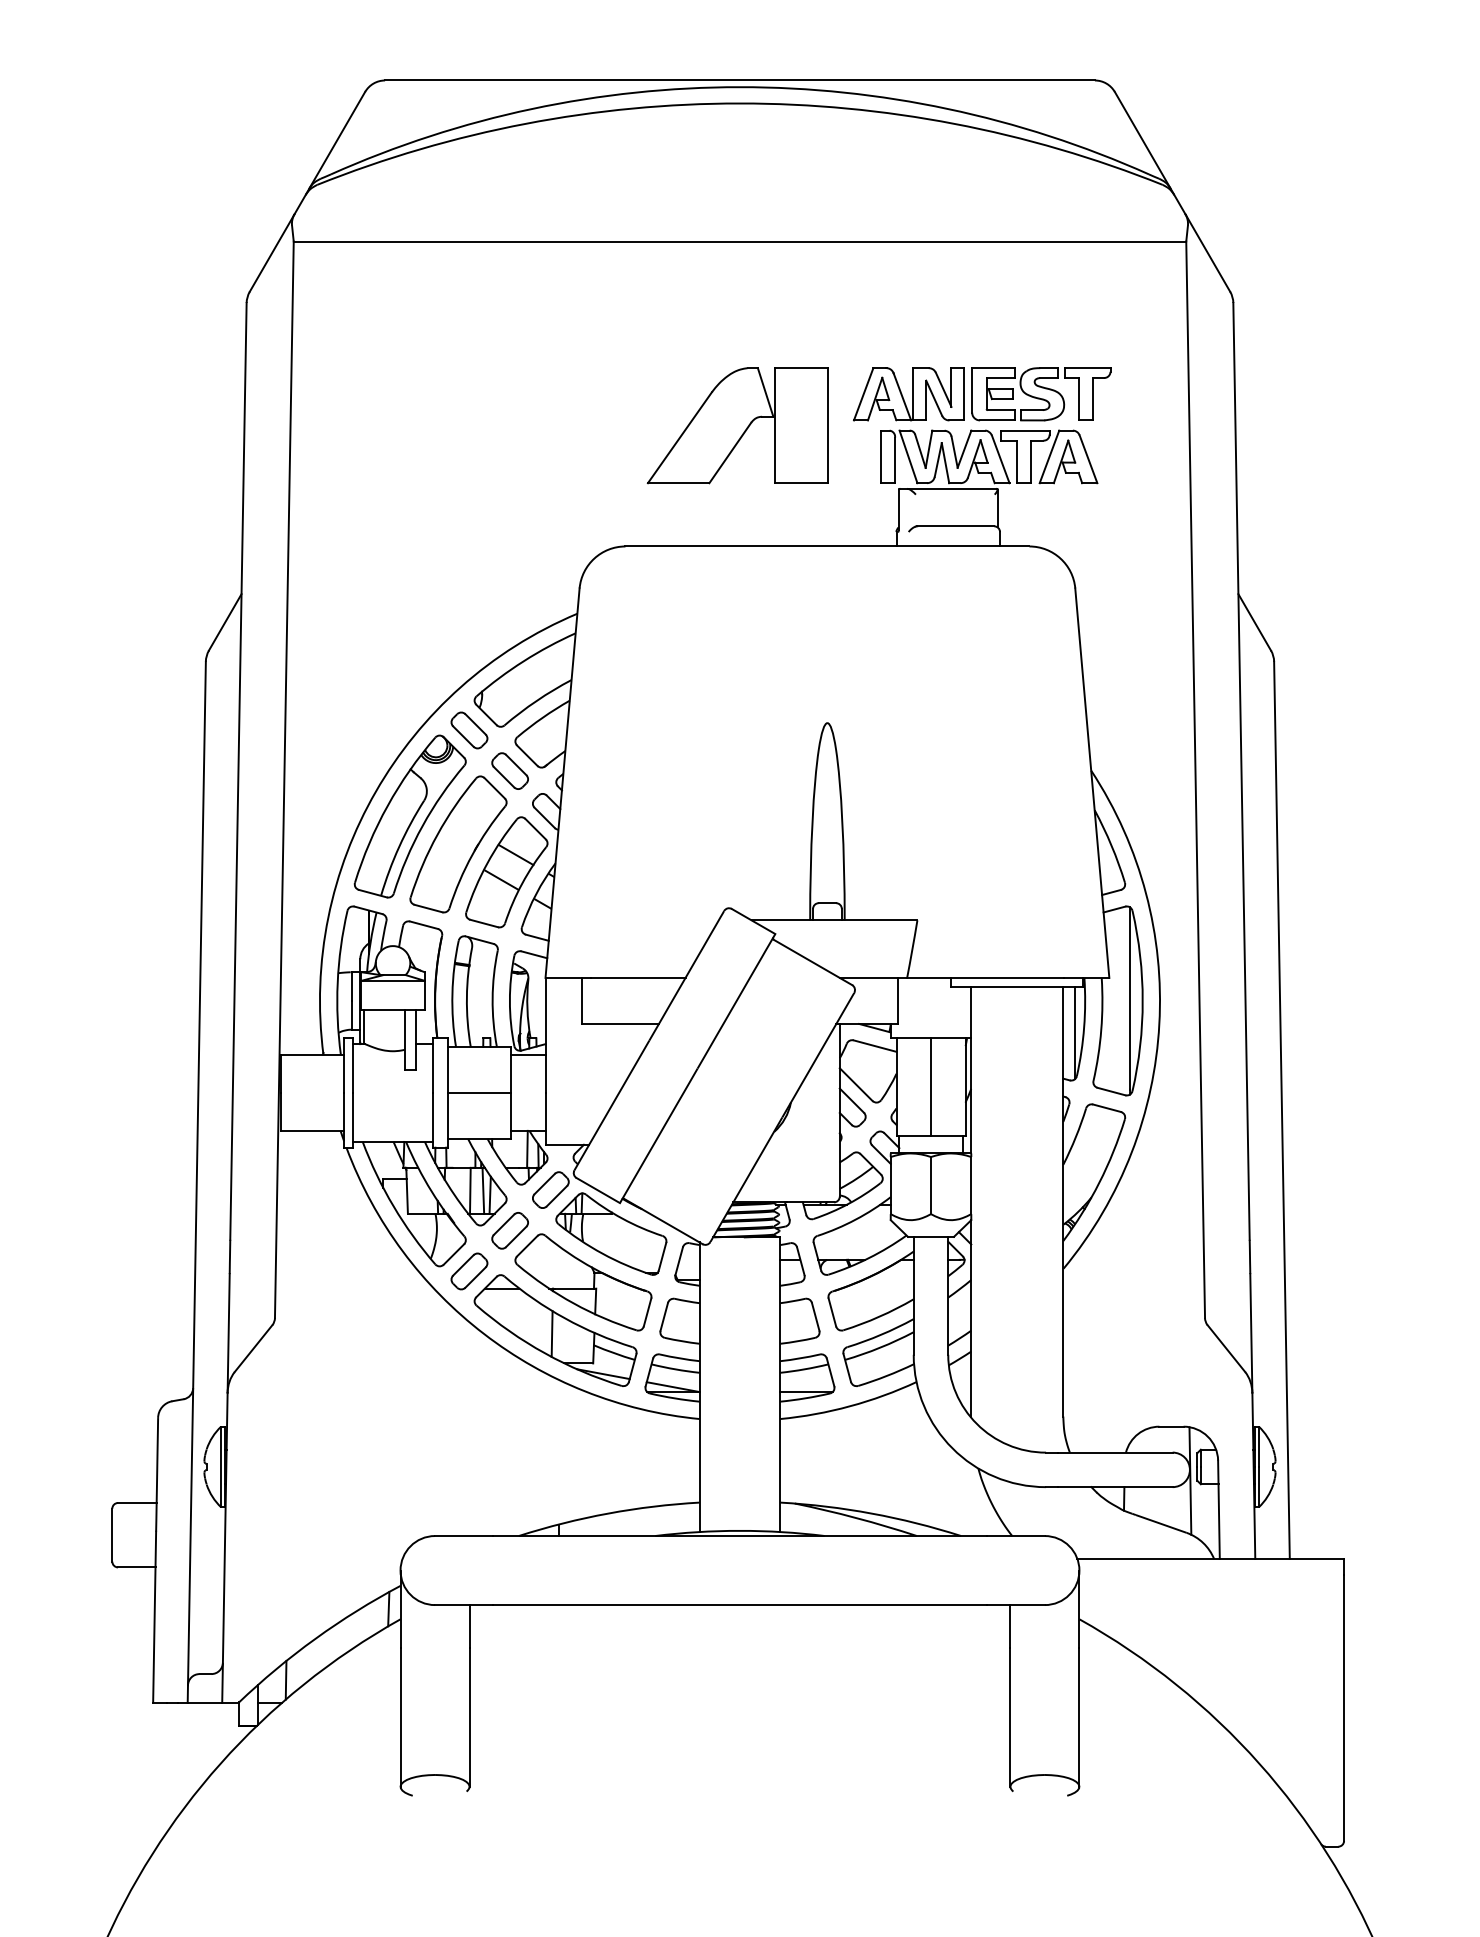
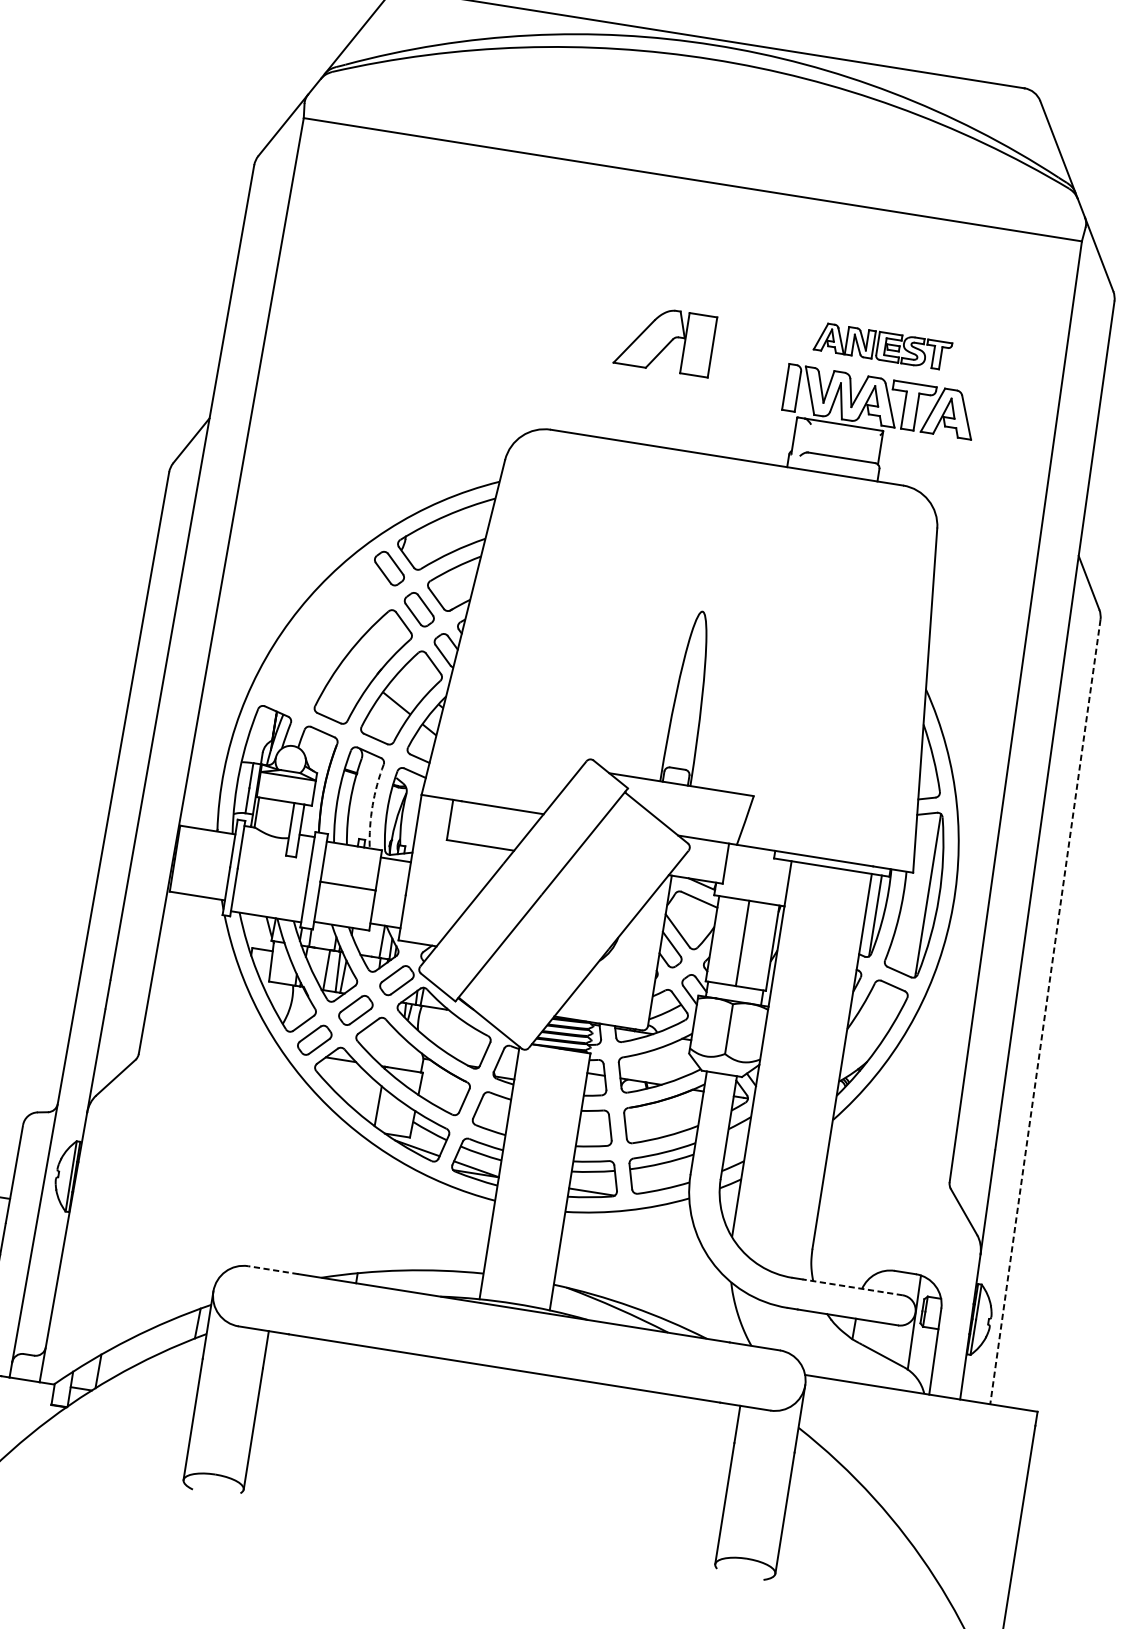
part: (982, 394) -> (883, 346), size x0.6
part: (737, 425) -> (665, 339), size x0.6
part: (409, 816) -> (325, 635), removed
line: (515, 854) -> (412, 683), removed
arc: (492, 998) -> (372, 805), solid -> dashed
line: (1281, 1110) -> (1044, 1012), solid -> dashed
line: (1115, 1452) -> (853, 1287), solid -> dashed
line: (463, 1536) -> (272, 1270), solid -> dashed

